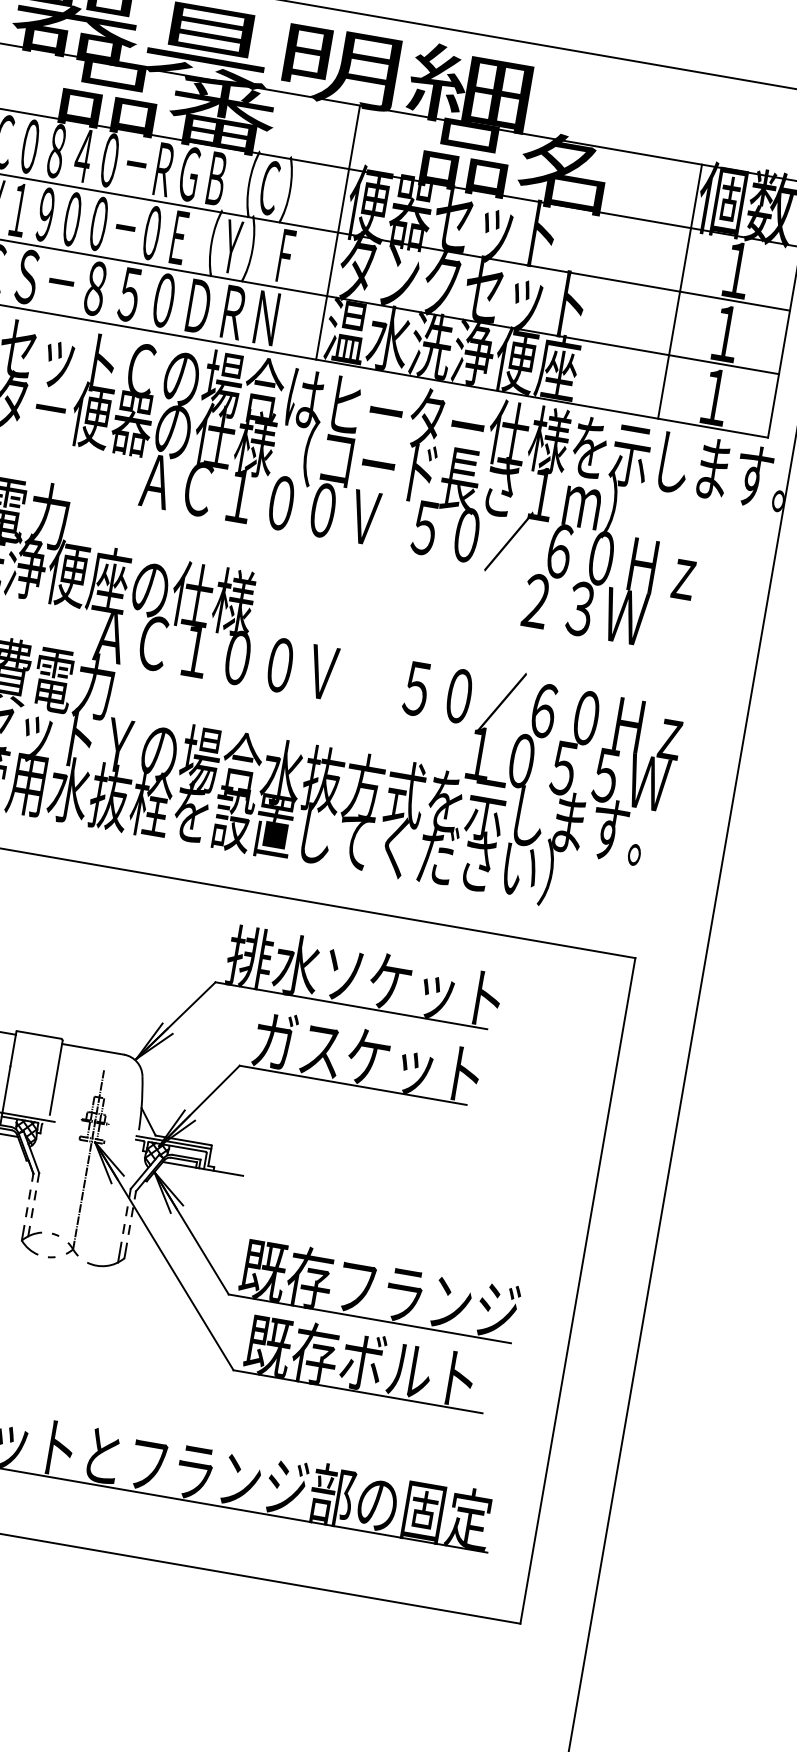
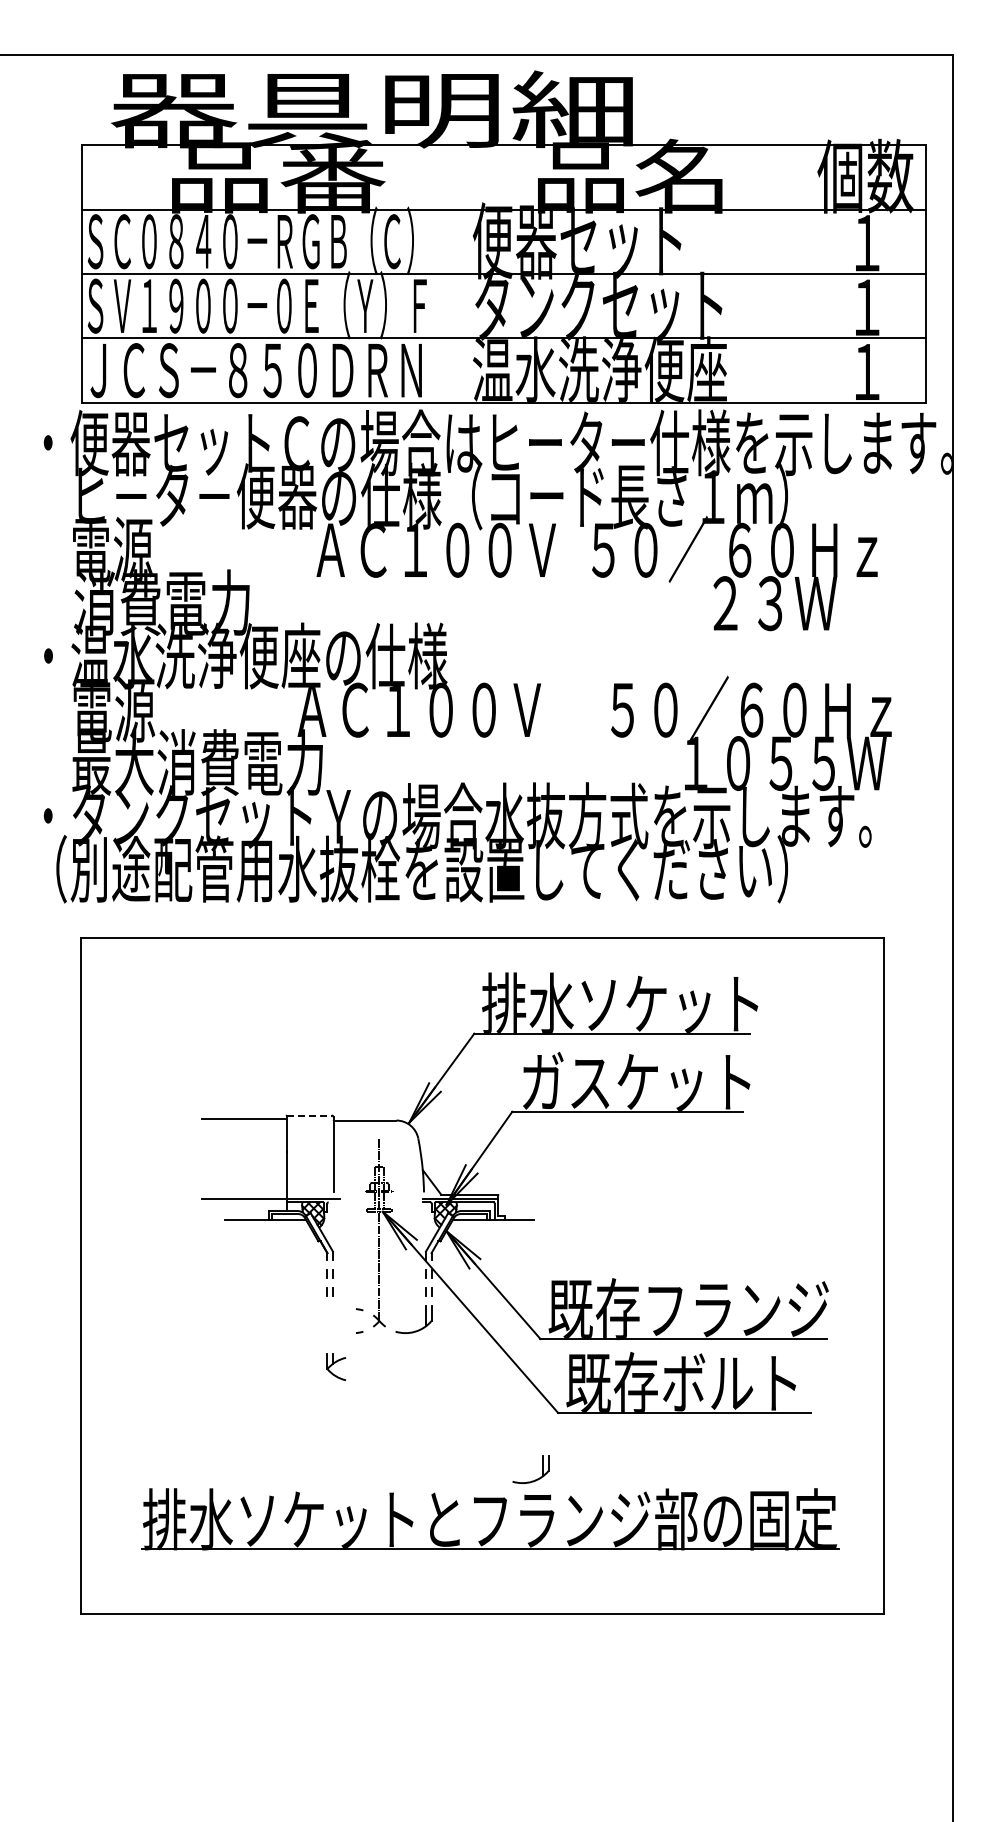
line: (338, 232) -> (467, 273), removed
line: (680, 291) -> (814, 273), removed
line: (39, 1034) -> (309, 1115), solid -> dashed
part: (31, 1240) -> (336, 1367), moved
part: (199, 1432) -> (535, 1479), added

